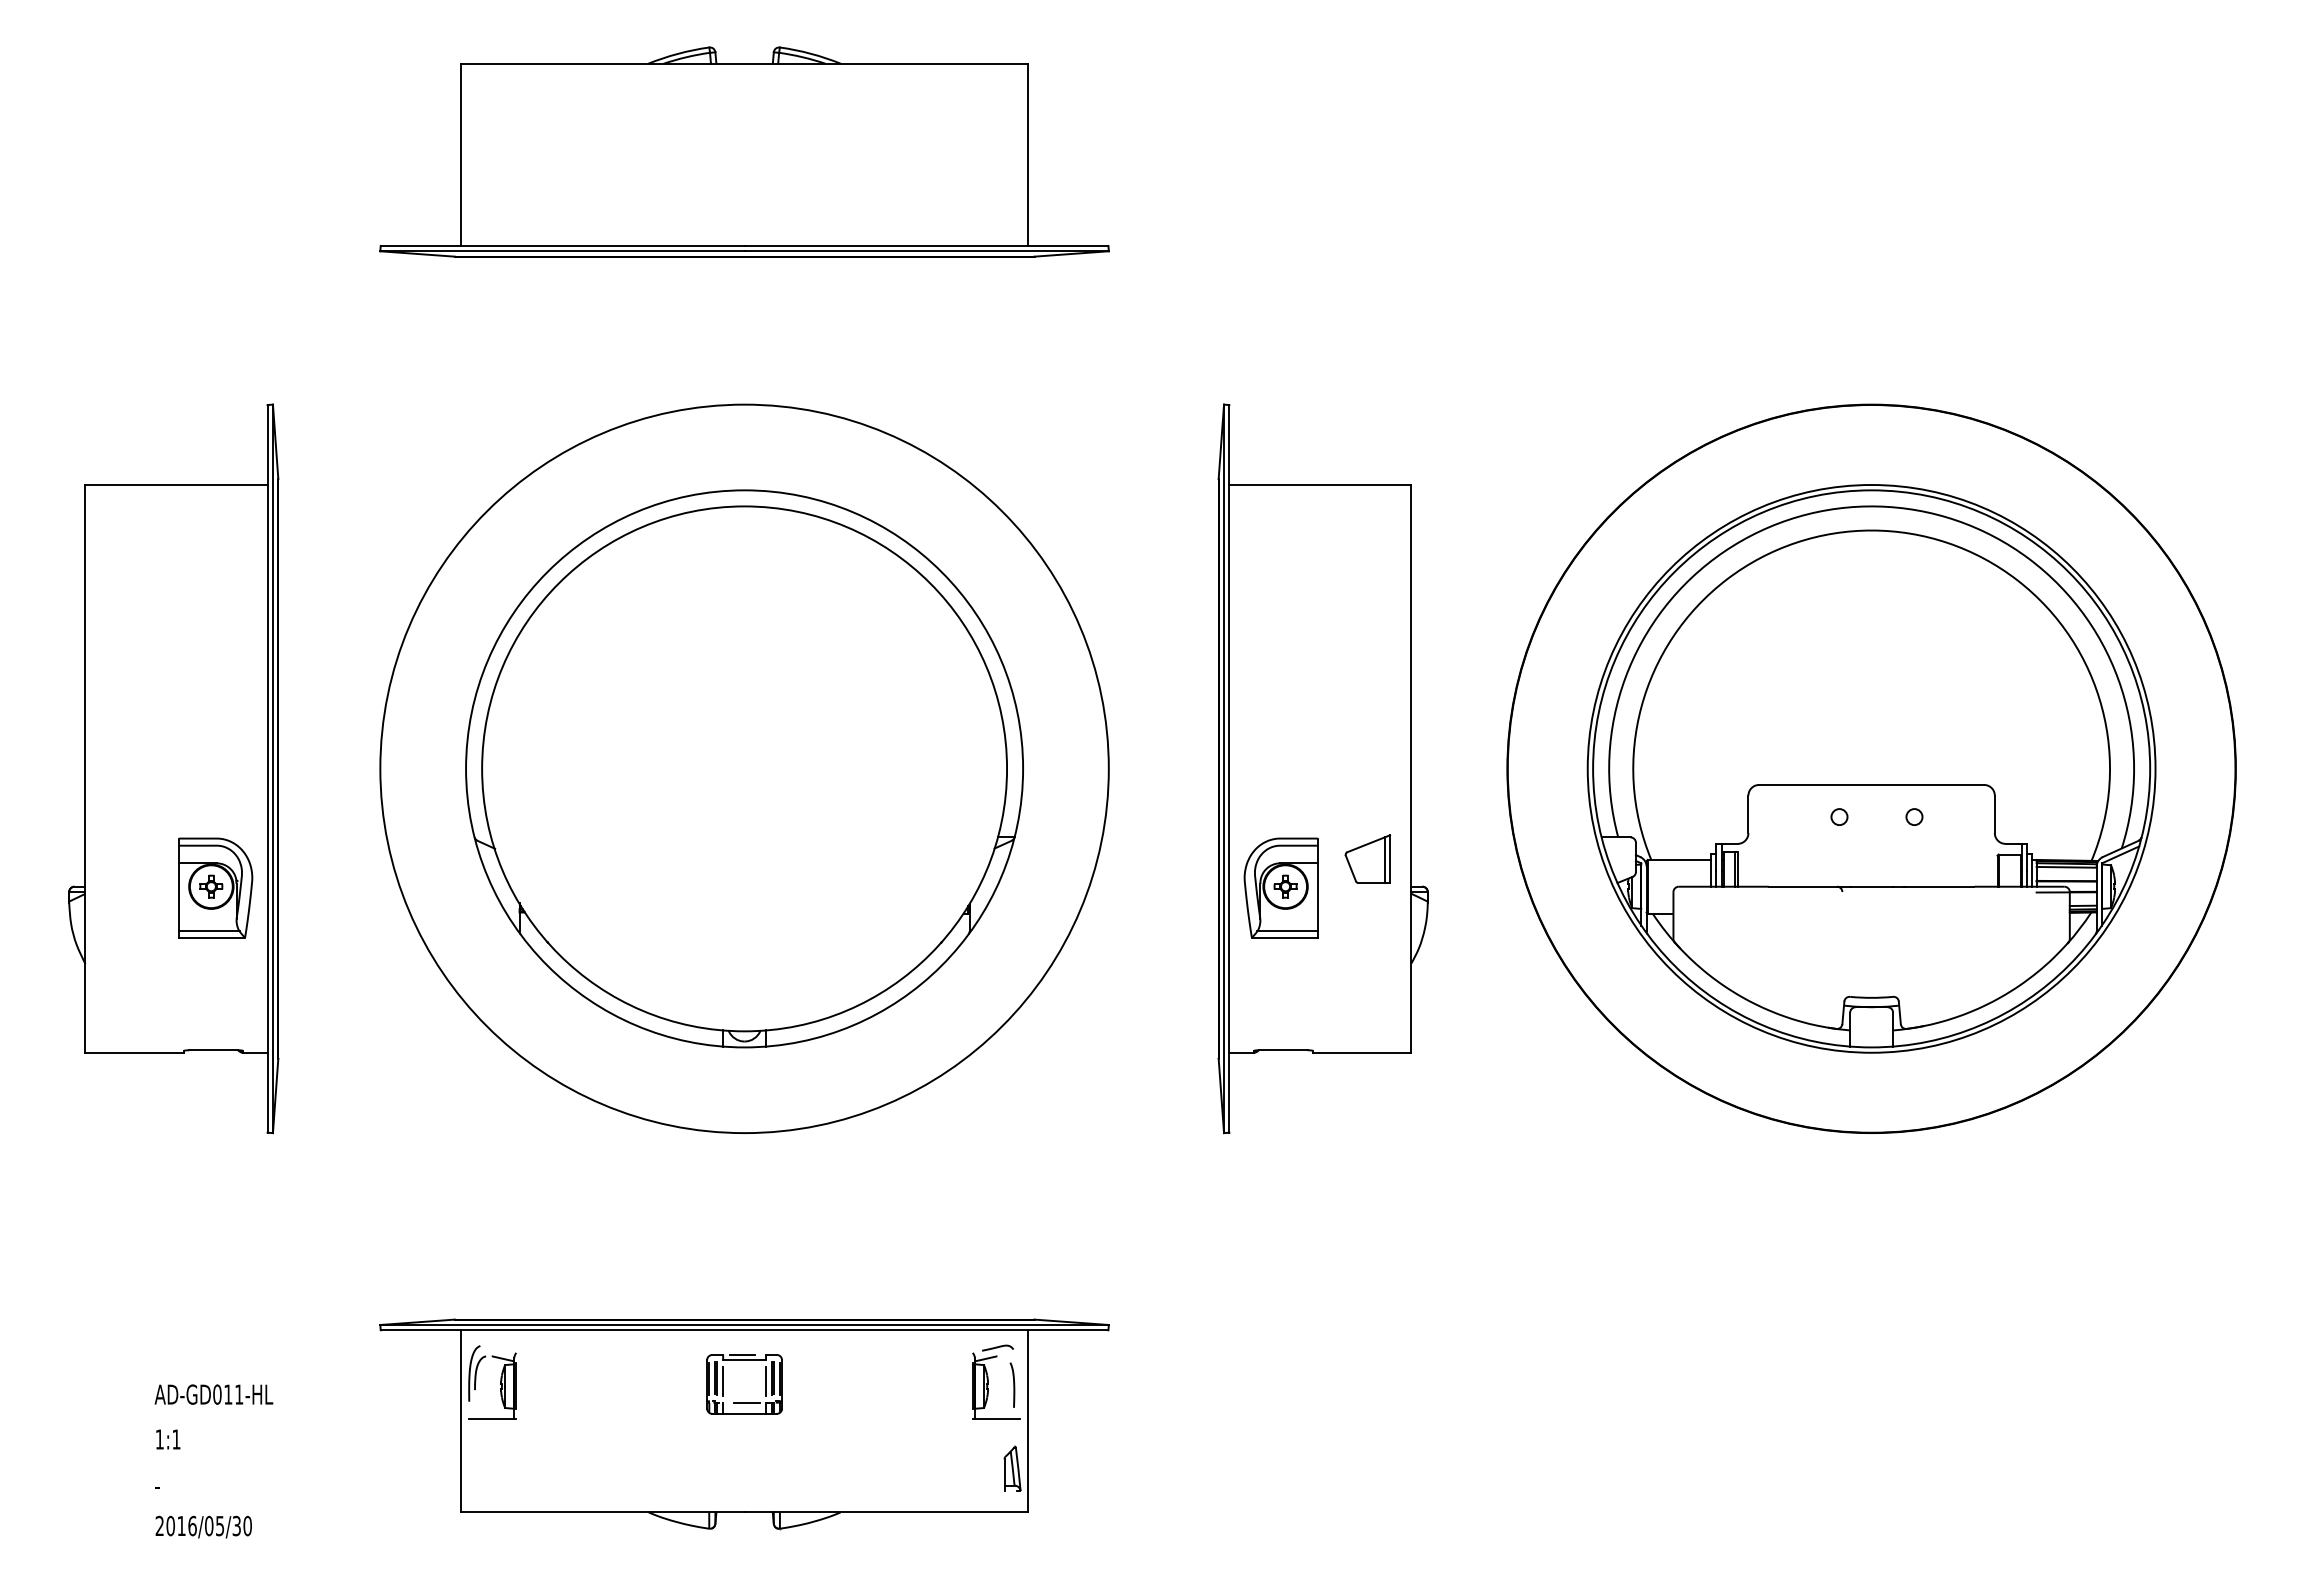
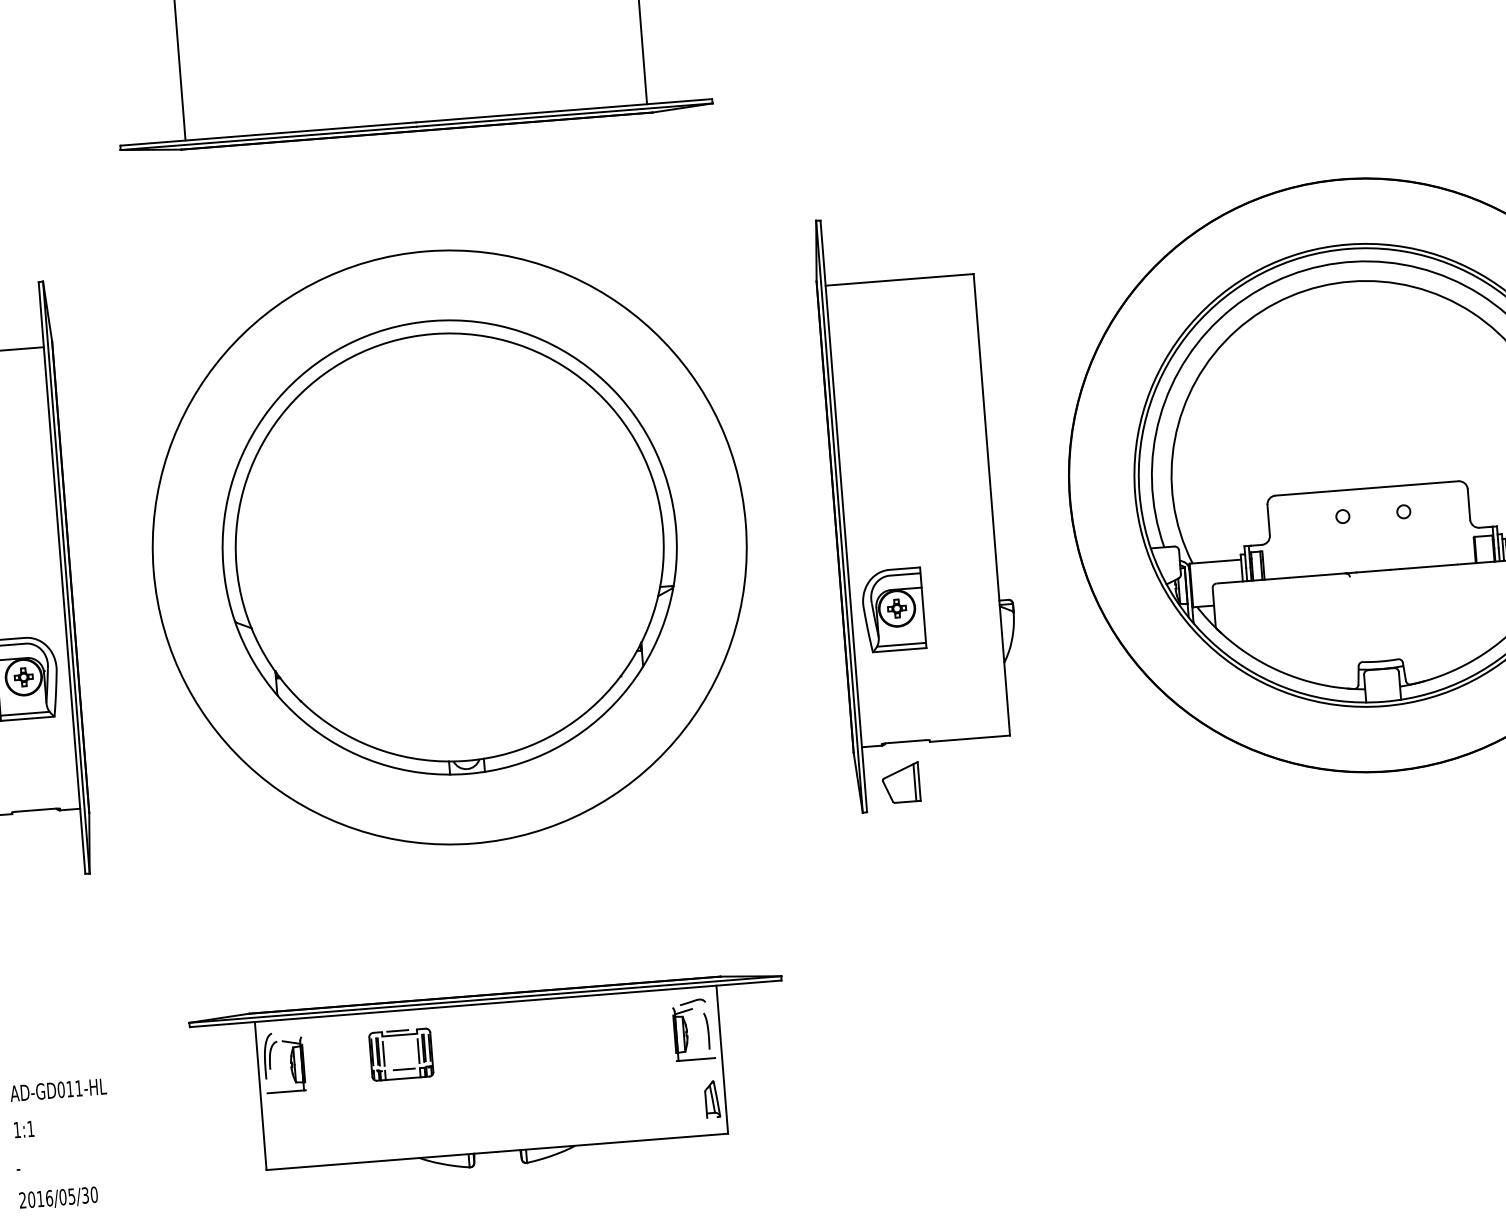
part: (1367, 858) -> (900, 782), moved
part: (744, 1384) -> (401, 1054), moved

